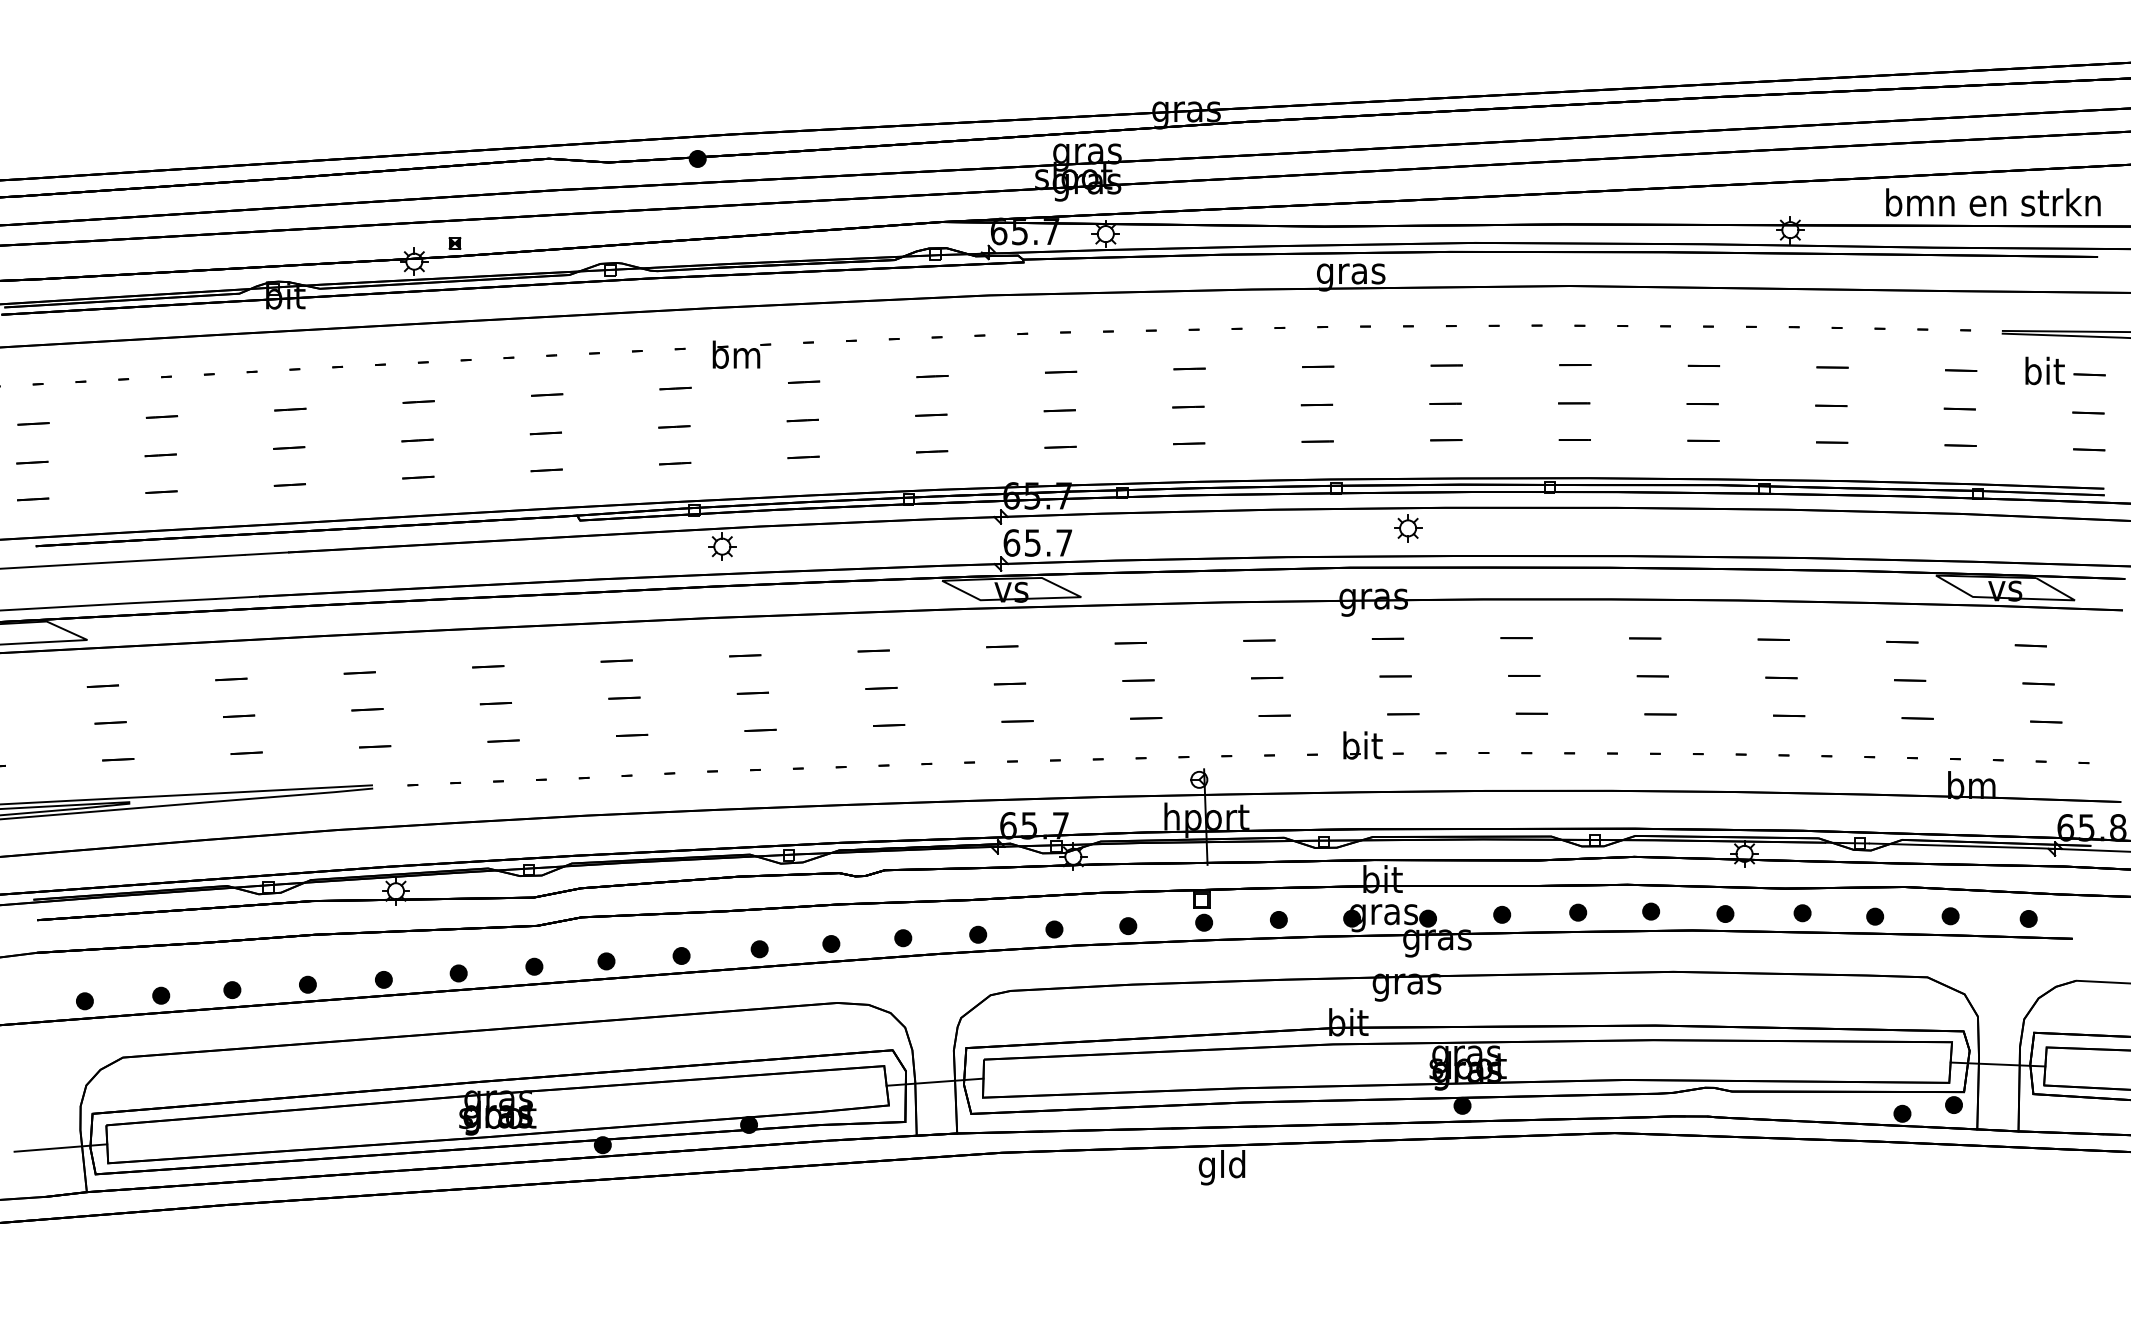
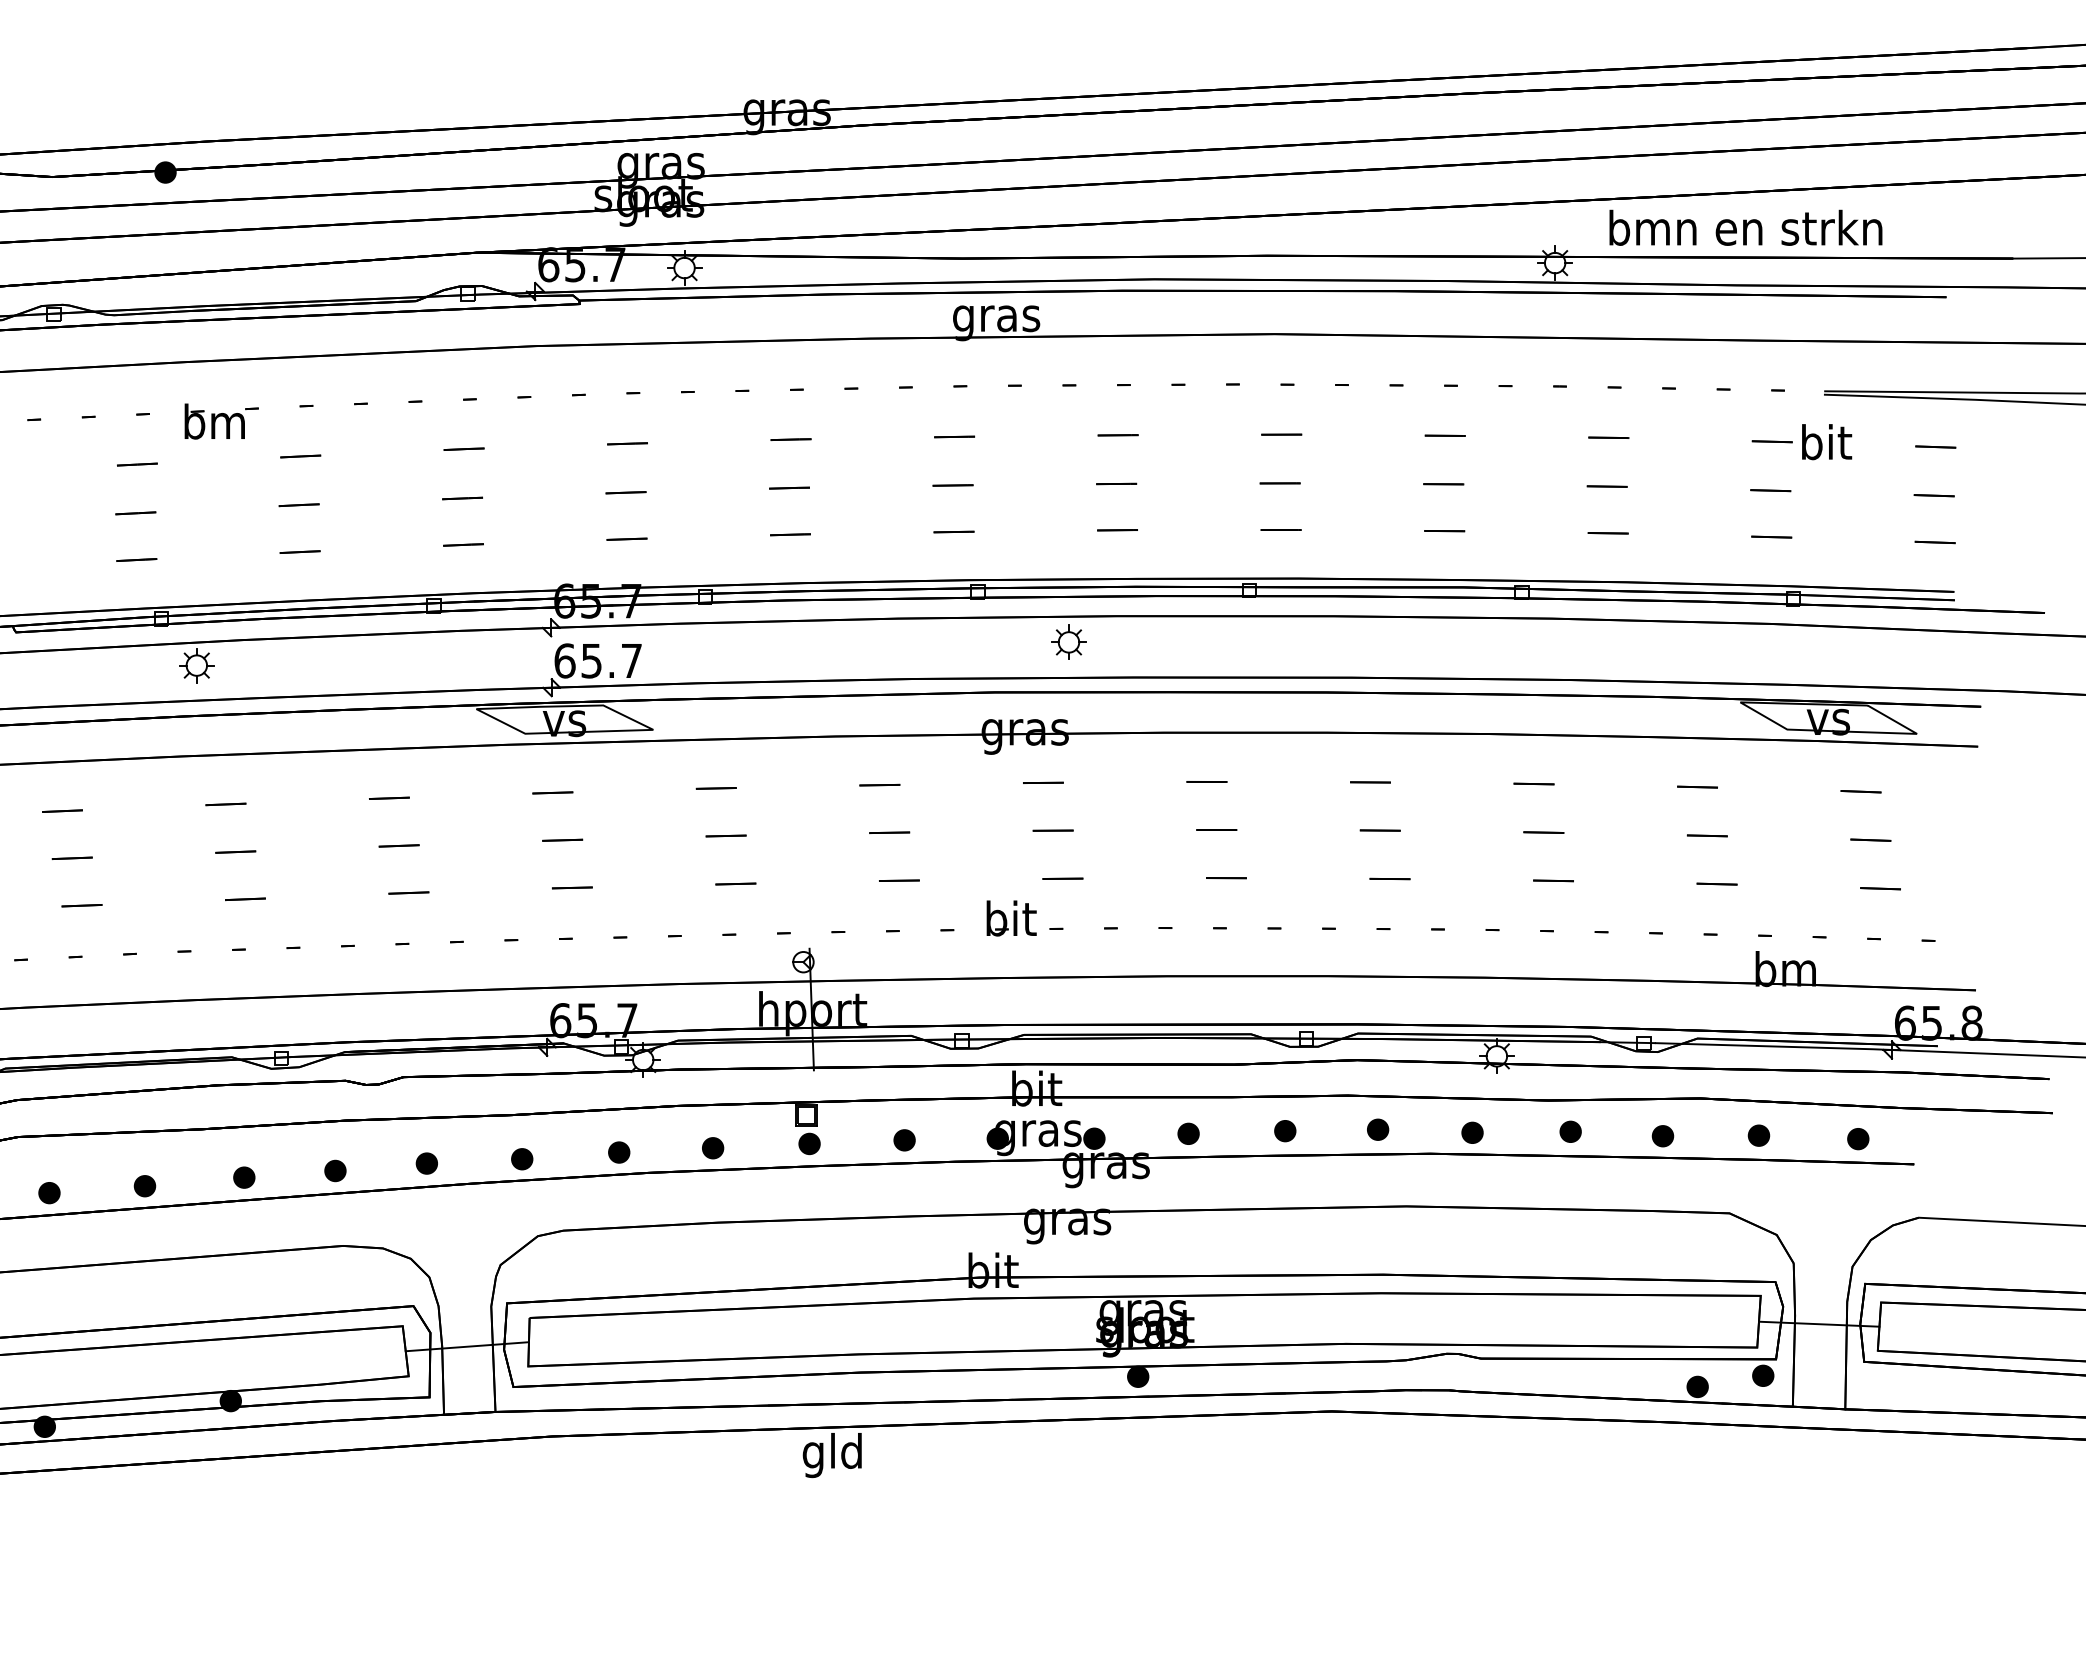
text: (1993, 202) -> (1746, 227), moved
text: (2044, 370) -> (1826, 441), moved

